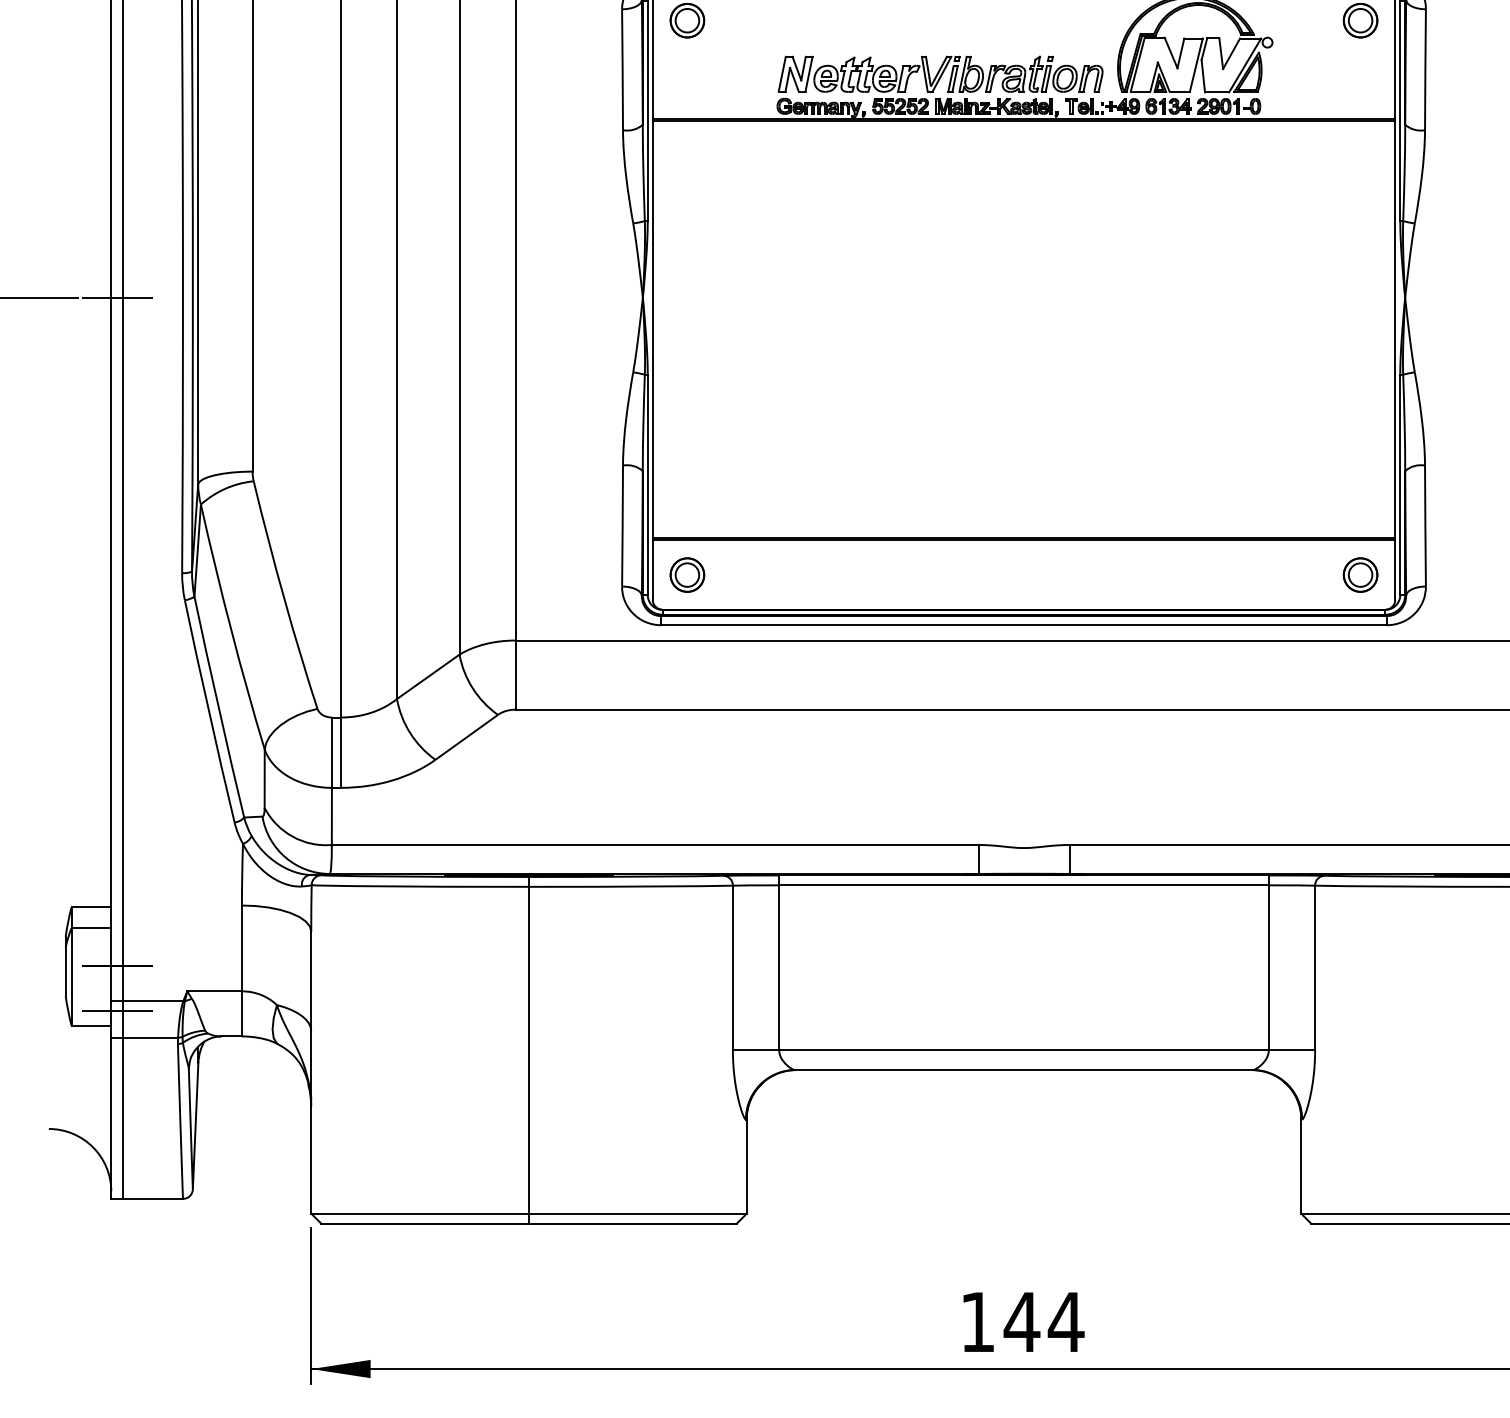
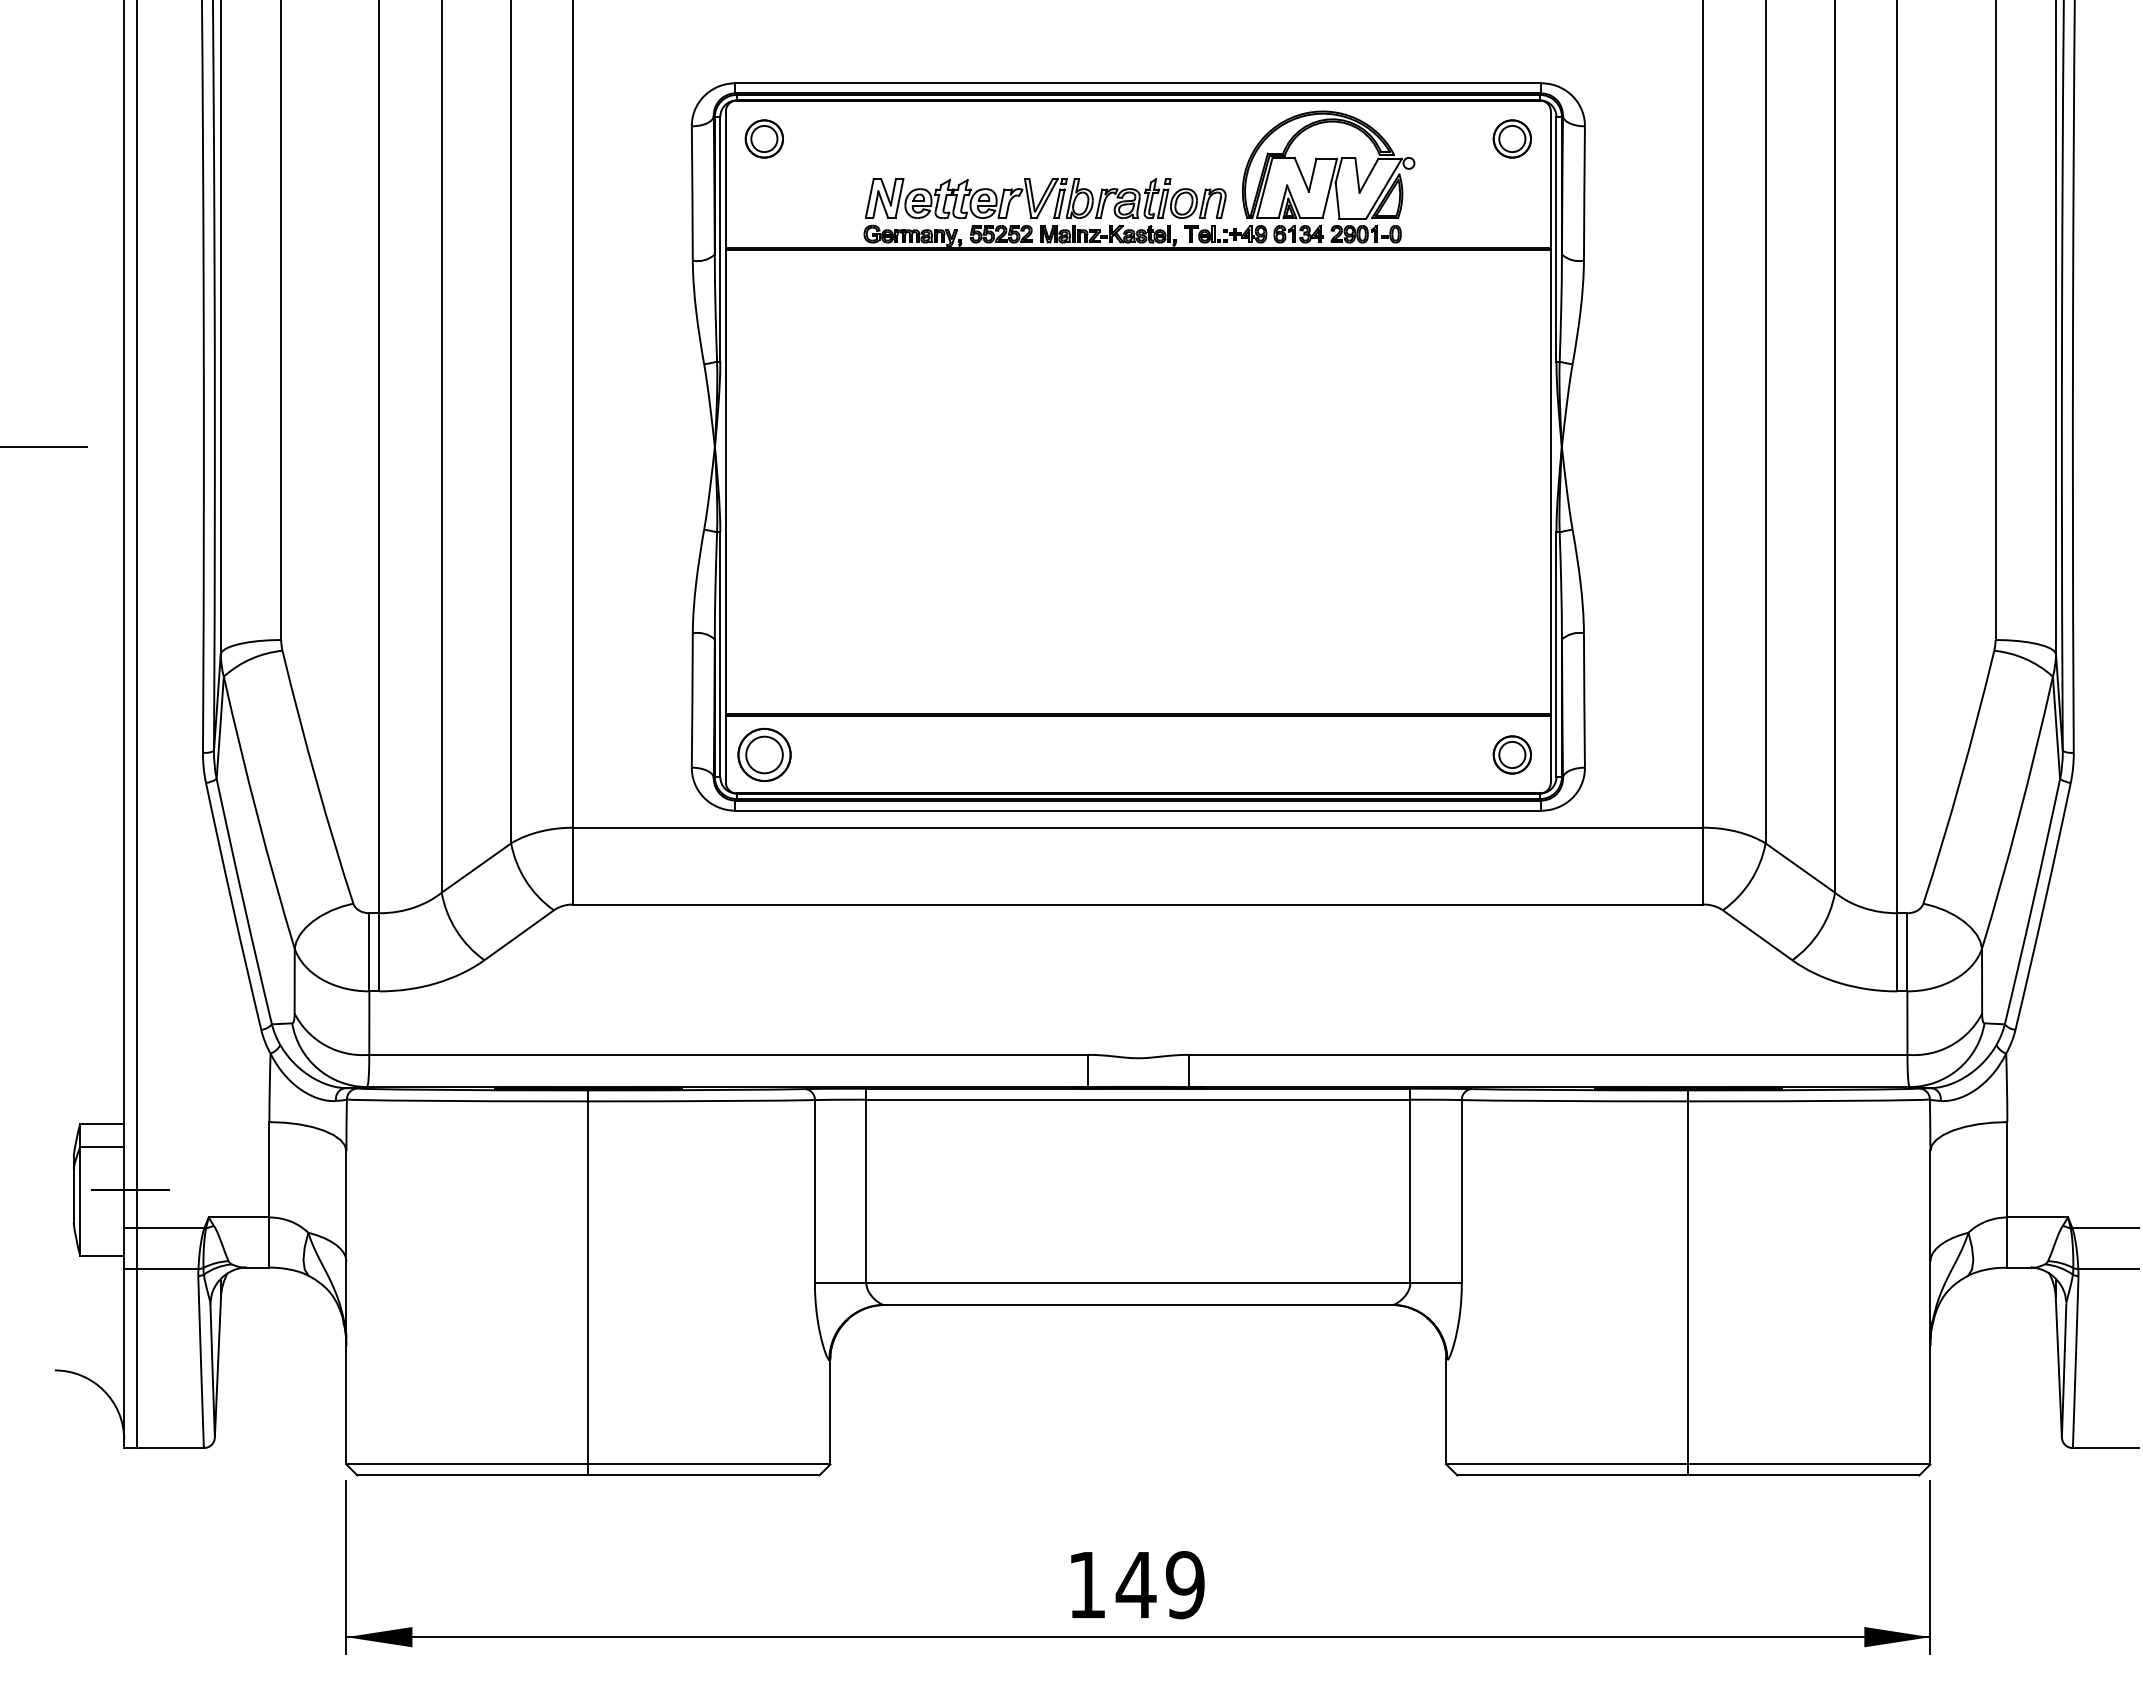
line: (116, 298) -> (130, 447), removed
part: (686, 574) -> (763, 754), size x1.4
line: (116, 1010) -> (130, 1238), removed
text: (1065, 1322) -> (1184, 1585), 144 -> 149

